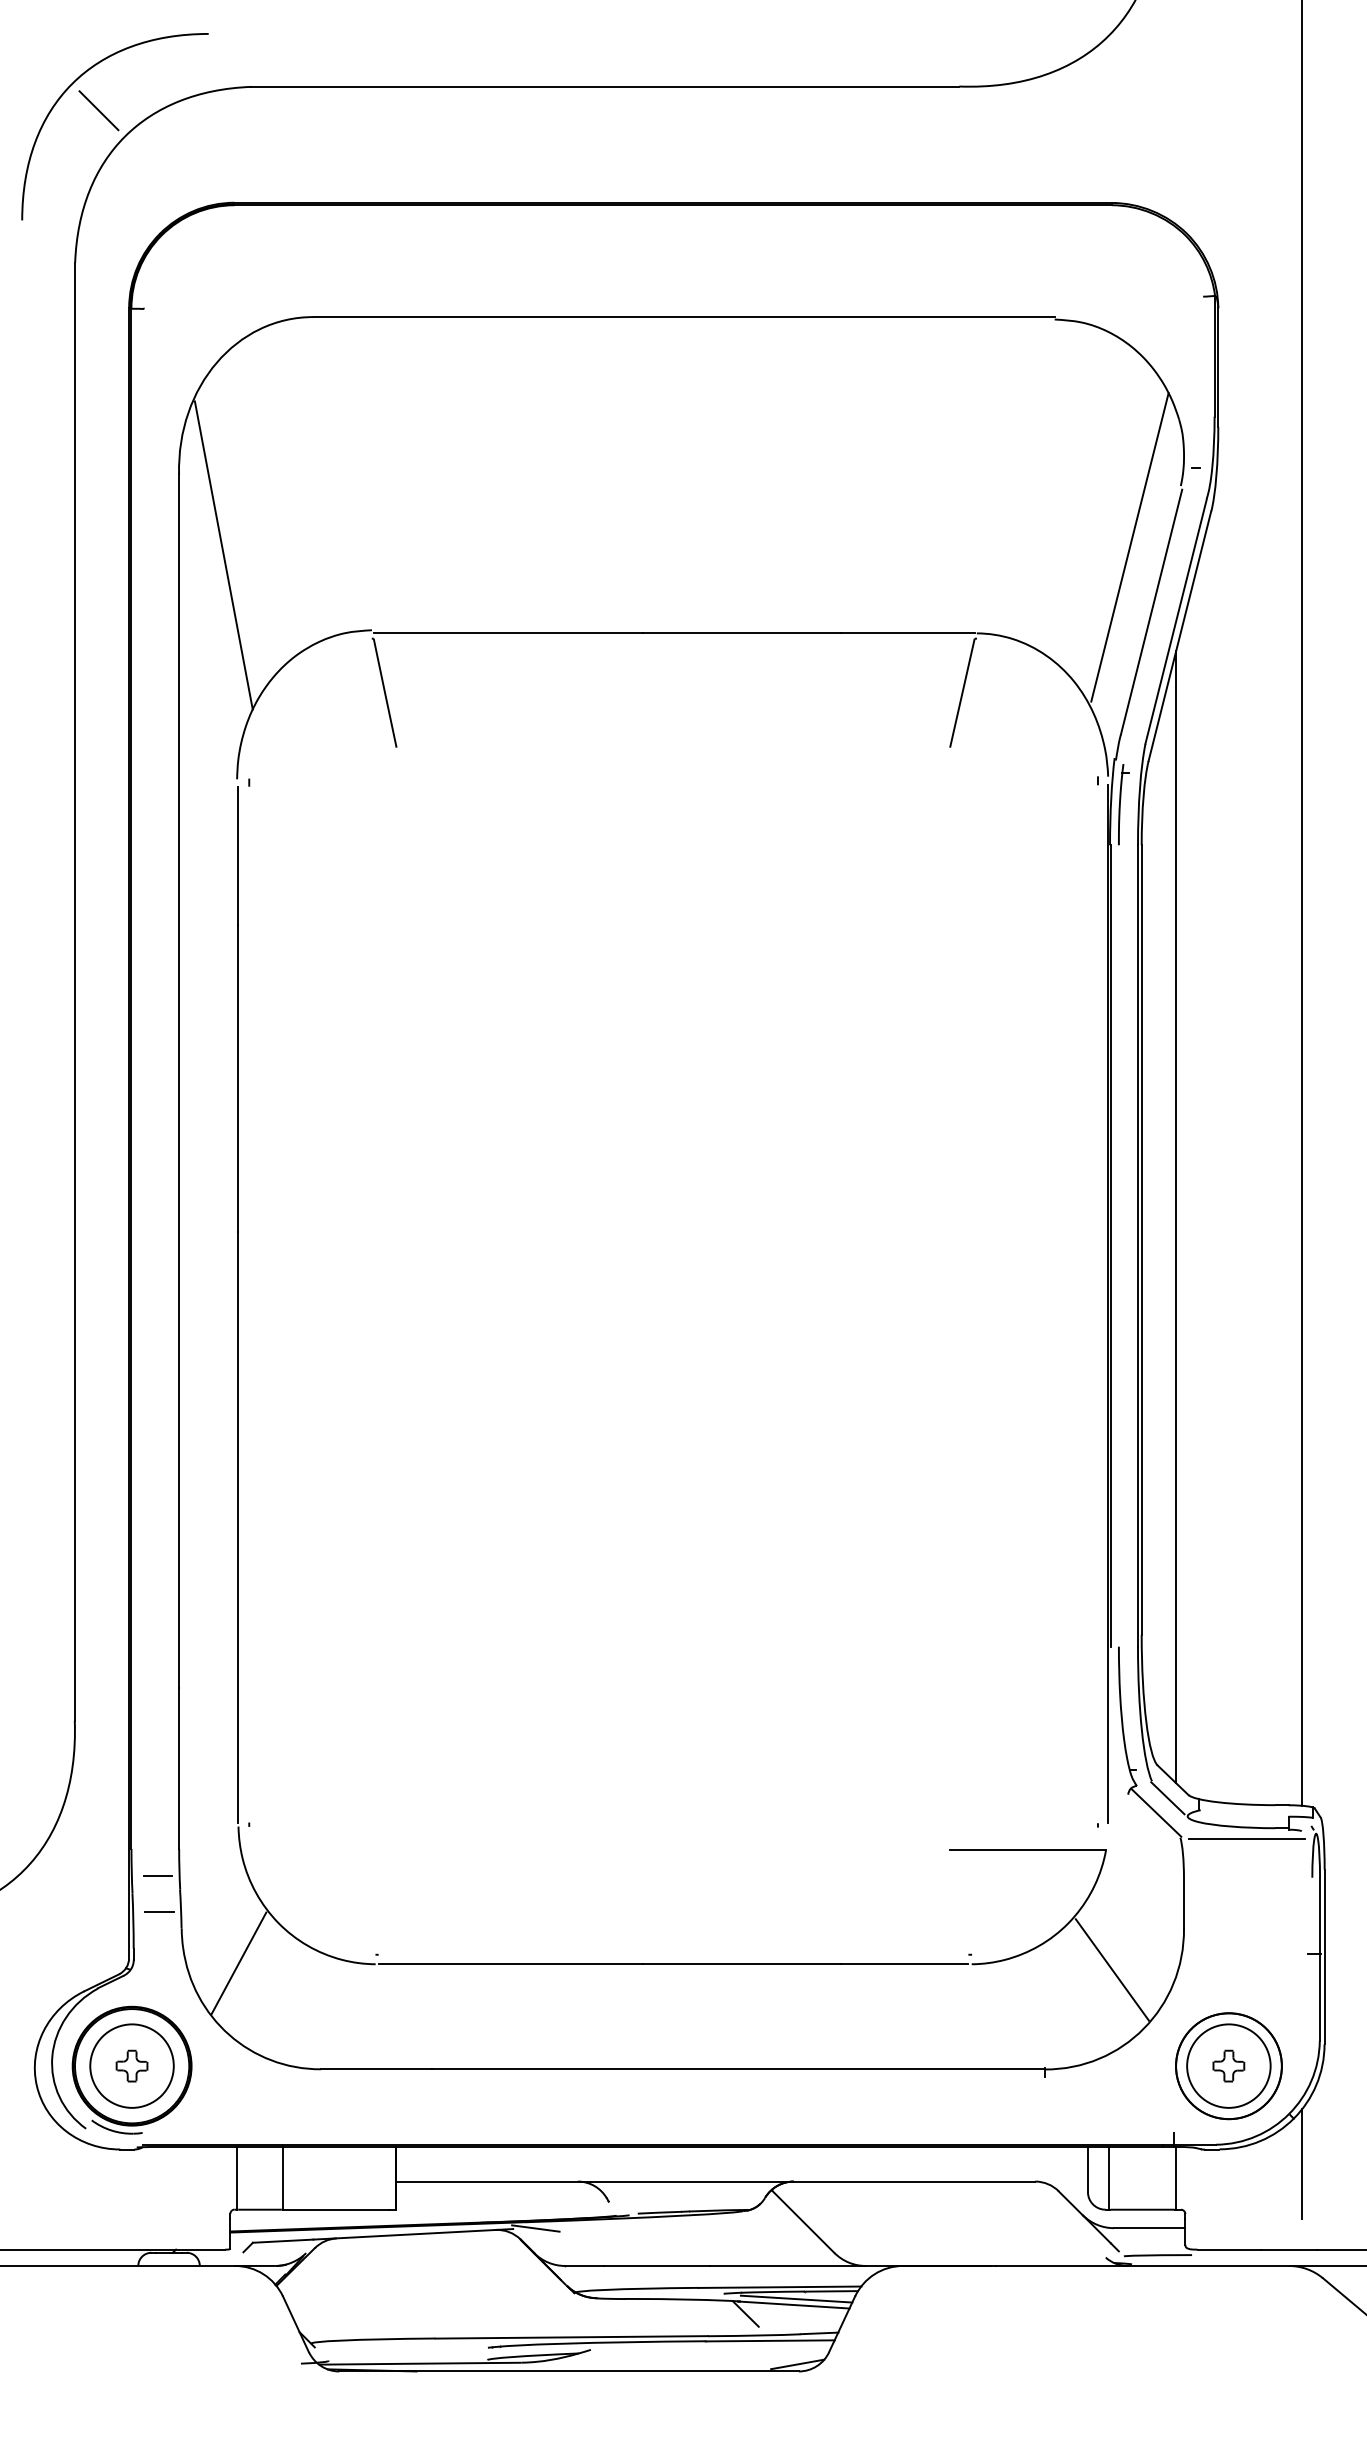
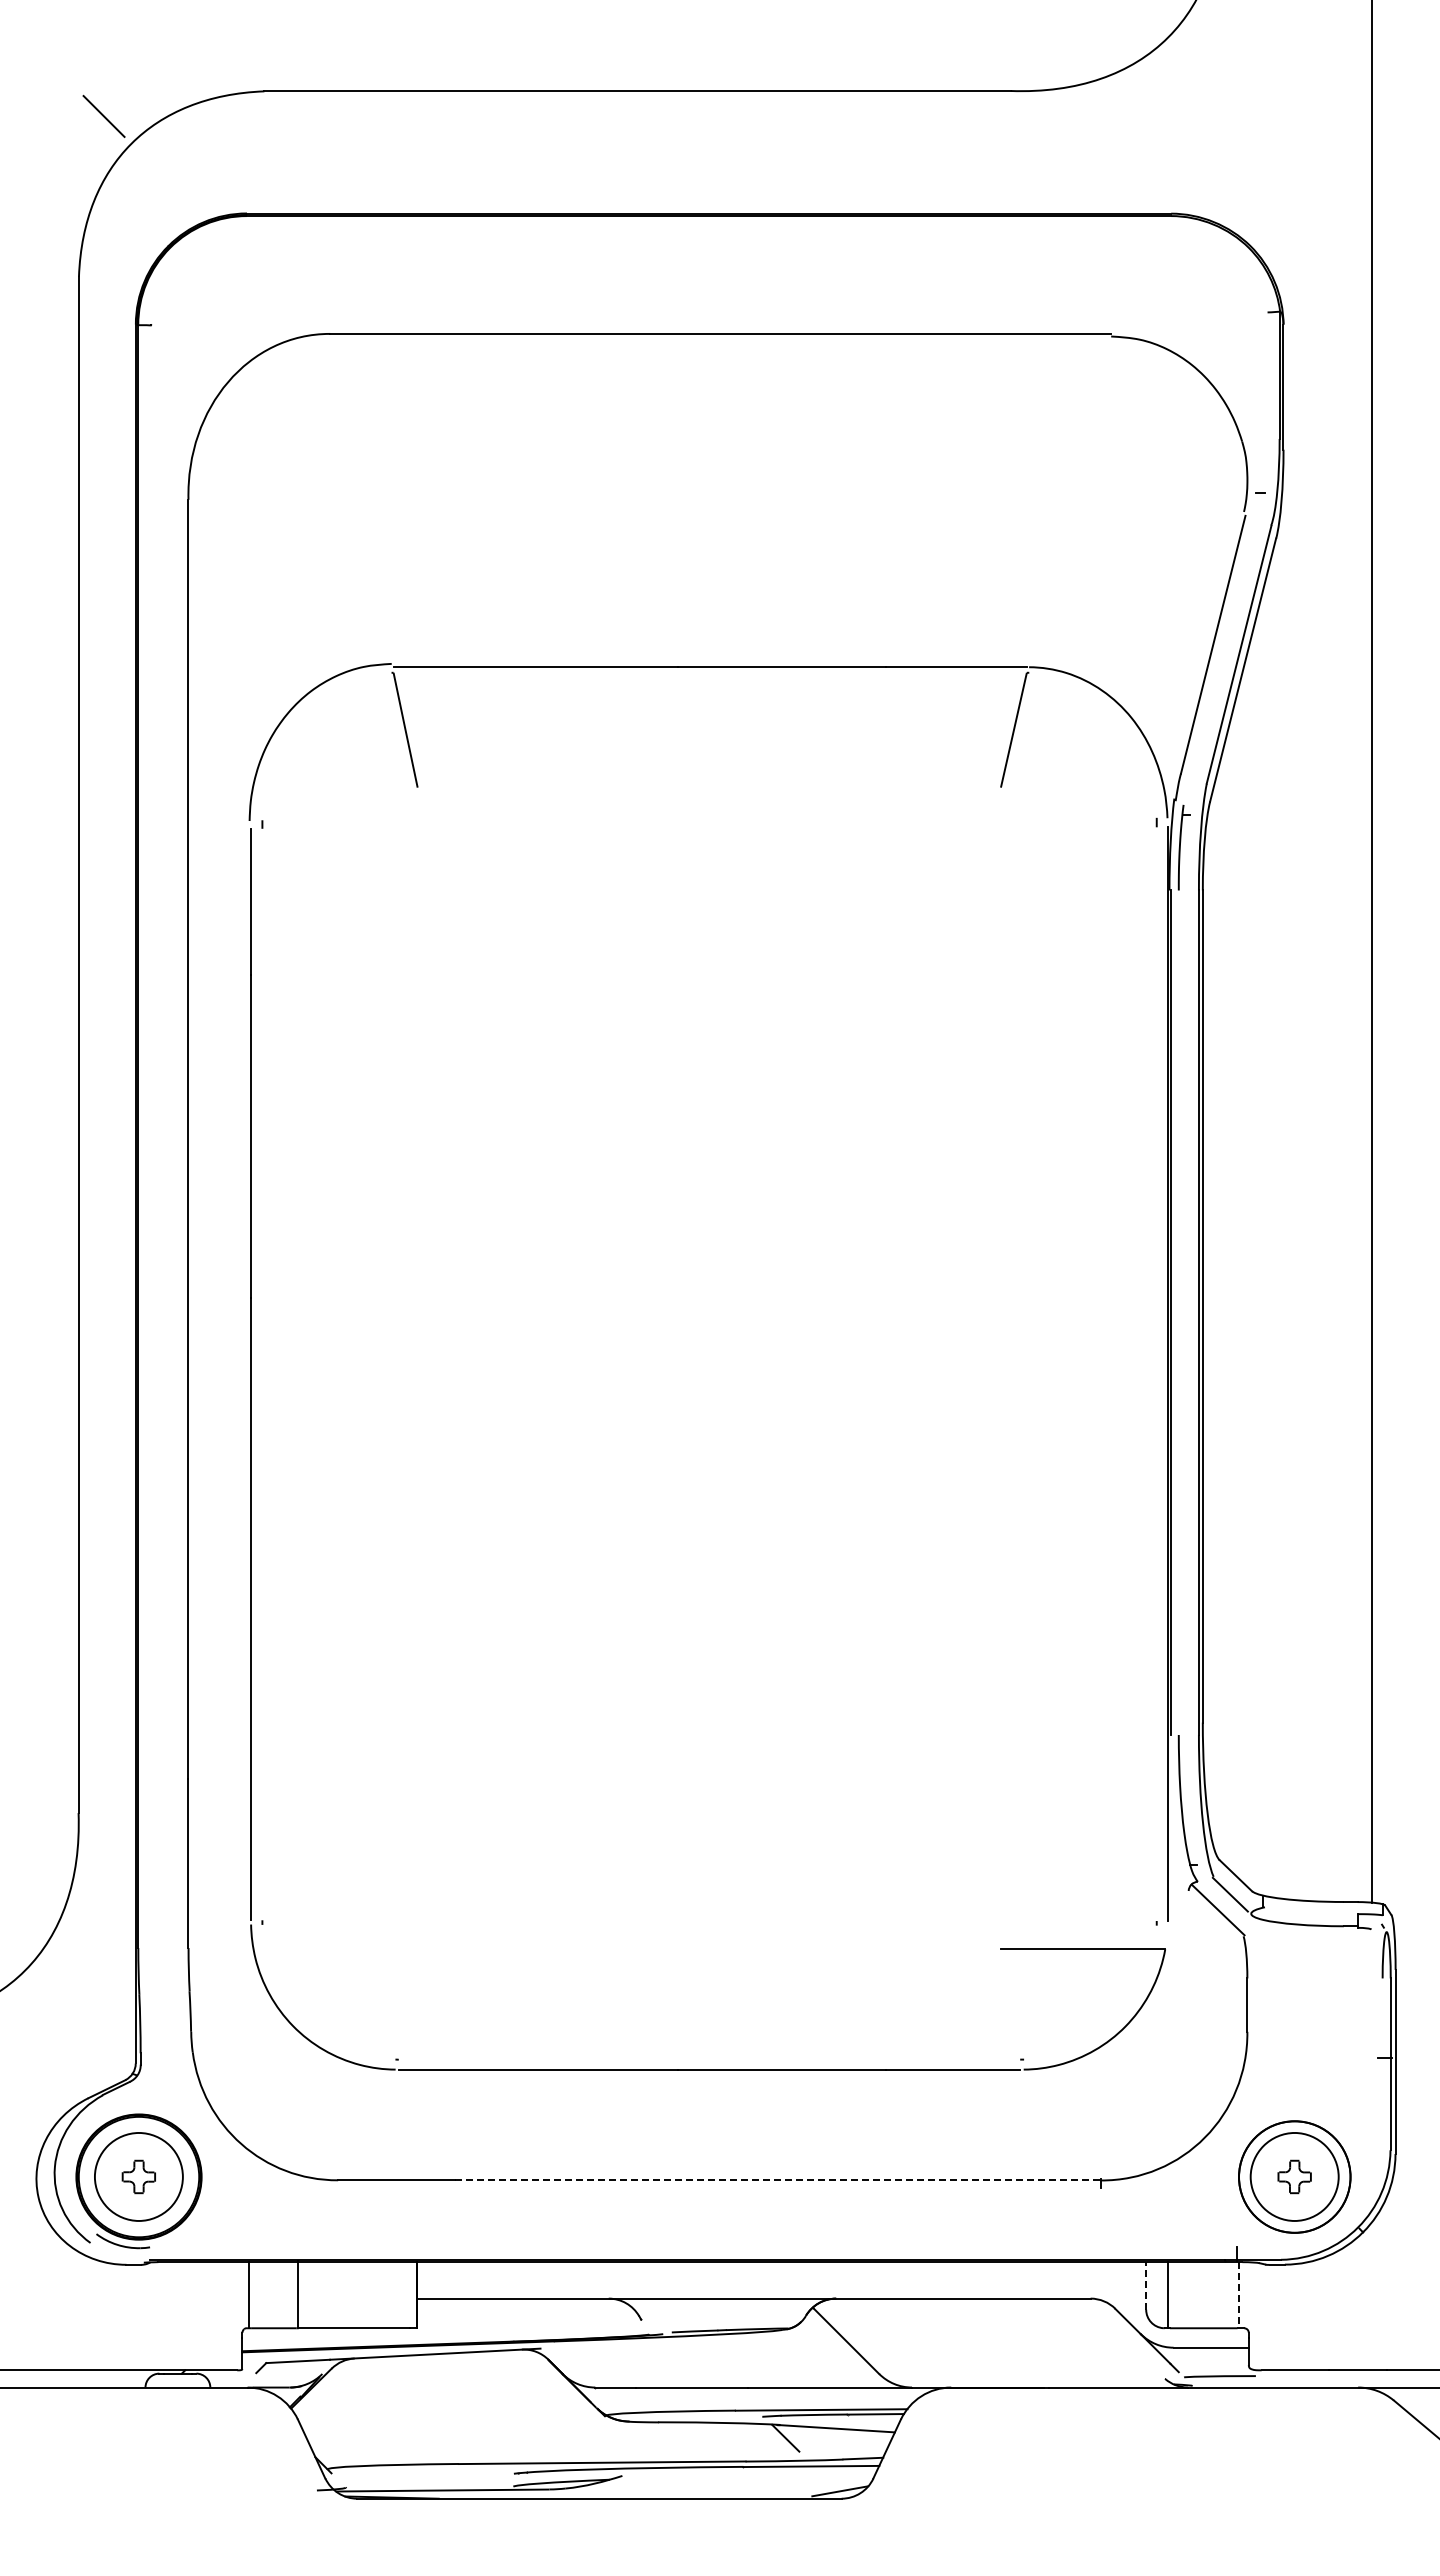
curve: (76, 81) -> (80, 85), removed
line: (1130, 547) -> (1190, 576), removed
line: (223, 554) -> (235, 584), removed
line: (1176, 1217) -> (1239, 1282), removed
line: (1246, 1839) -> (1313, 1938), removed
line: (158, 1875) -> (166, 1976), removed
line: (159, 1911) -> (167, 2014), removed
line: (238, 1963) -> (251, 2068), removed
line: (1111, 1969) -> (1171, 2075), removed
line: (739, 2069) -> (778, 2180), solid -> dashed
line: (1301, 2163) -> (1371, 2279), removed
line: (1088, 2169) -> (1146, 2285), solid -> dashed
line: (1176, 2178) -> (1239, 2295), solid -> dashed
line: (535, 2227) -> (564, 2347), removed
line: (795, 2299) -> (838, 2422), removed

